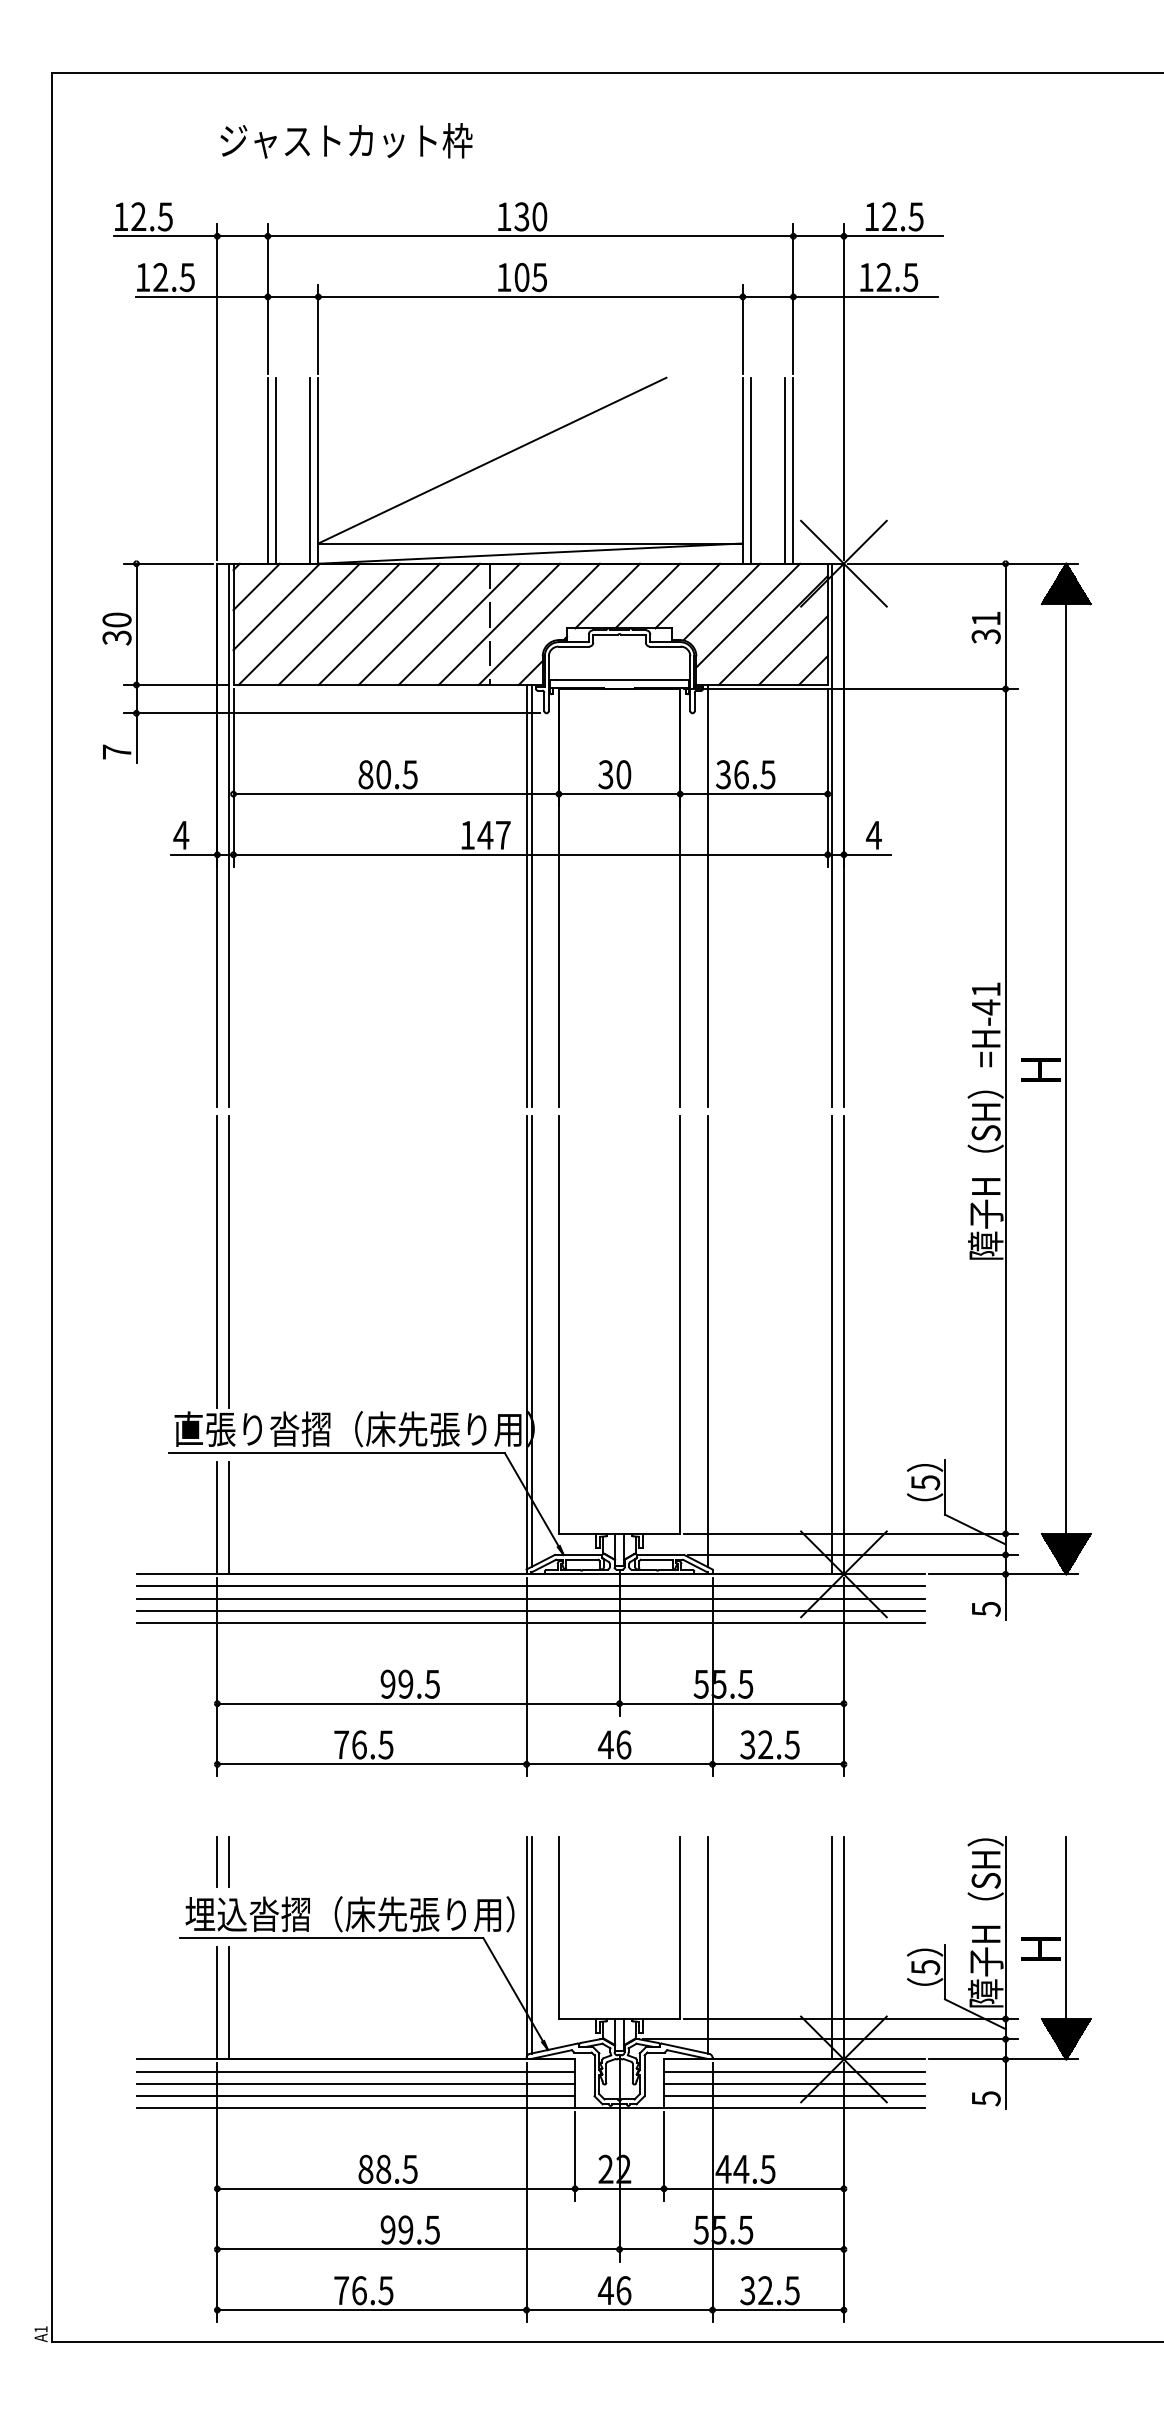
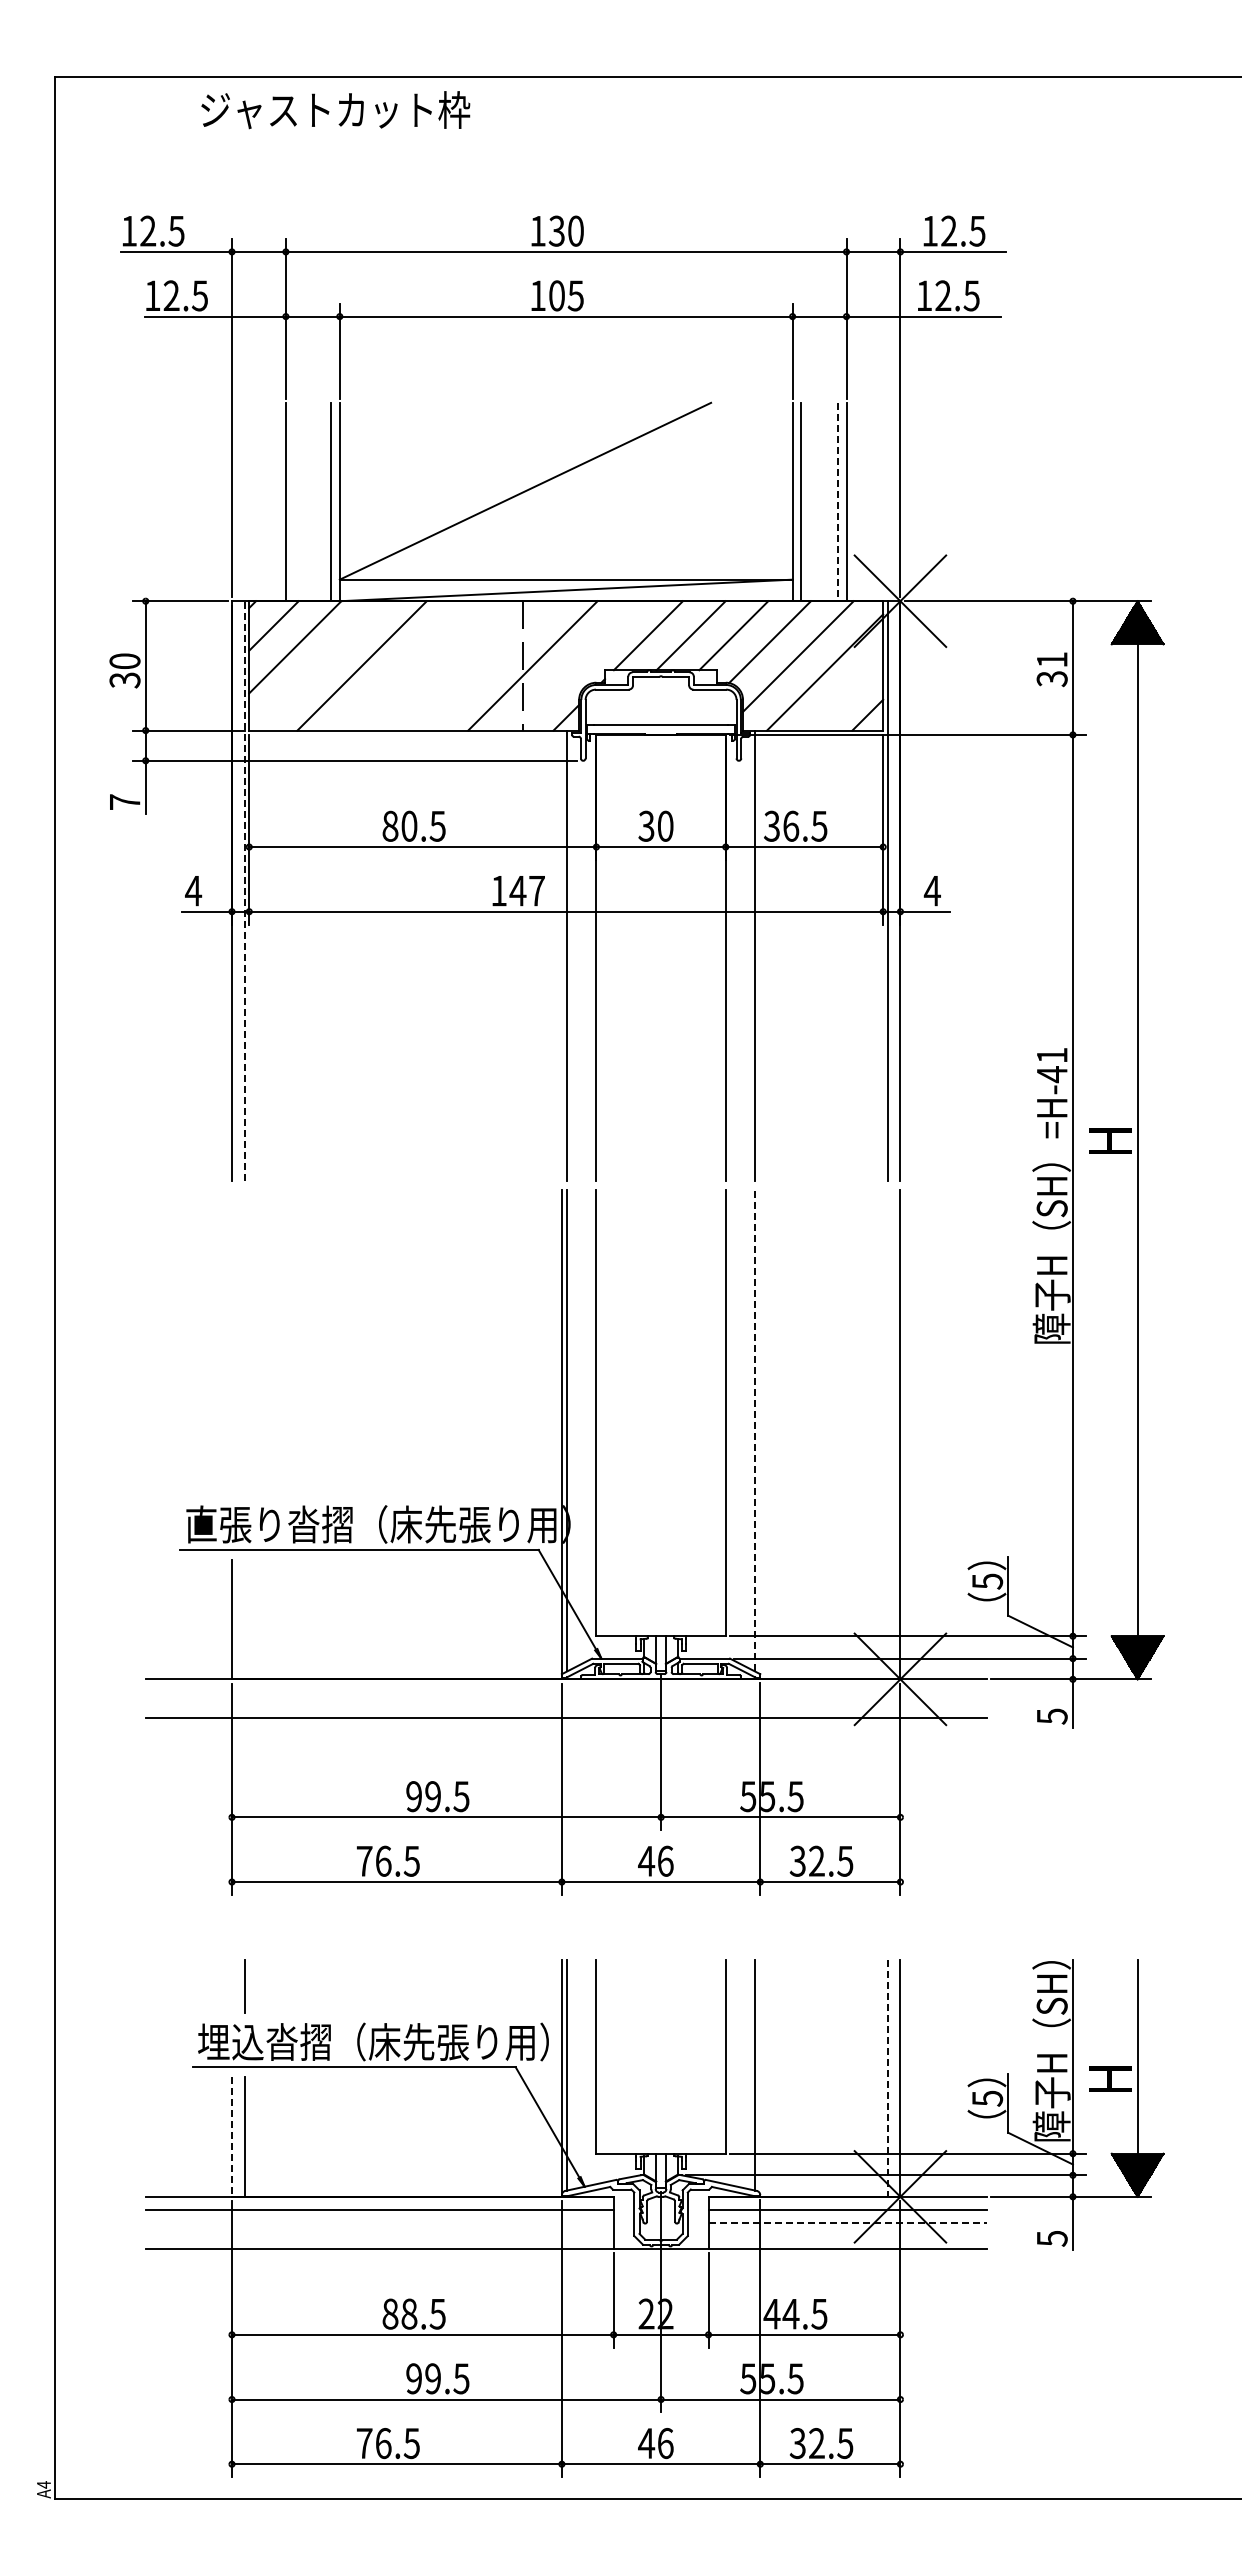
text: (346, 141) -> (335, 110), moved
line: (275, 470) -> (294, 501), removed
line: (784, 471) -> (837, 502), solid -> dashed
line: (299, 623) -> (319, 665), removed
line: (379, 623) -> (404, 665), removed
line: (419, 623) -> (447, 665), removed
line: (458, 623) -> (489, 665), removed
line: (539, 623) -> (575, 665), removed
line: (793, 650) -> (846, 693), removed
line: (229, 834) -> (244, 890), solid -> dashed
line: (526, 895) -> (561, 955), removed
line: (217, 1261) -> (232, 1345), removed
line: (229, 1261) -> (244, 1345), removed
line: (707, 1341) -> (754, 1430), solid -> dashed
line: (831, 1344) -> (887, 1434), removed
line: (229, 1518) -> (244, 1619), removed
line: (529, 1586) -> (565, 1692), removed
line: (529, 1598) -> (565, 1705), removed
line: (529, 1623) -> (565, 1731), removed
line: (217, 1861) -> (232, 1985), removed
line: (831, 1948) -> (887, 2078), solid -> dashed
line: (217, 2003) -> (232, 2137), solid -> dashed
line: (355, 2083) -> (379, 2222), removed
line: (795, 2083) -> (848, 2222), solid -> dashed
line: (355, 2095) -> (379, 2235), removed
line: (794, 2095) -> (847, 2235), removed
text: (40, 2329) -> (43, 2484), A1 -> A4

